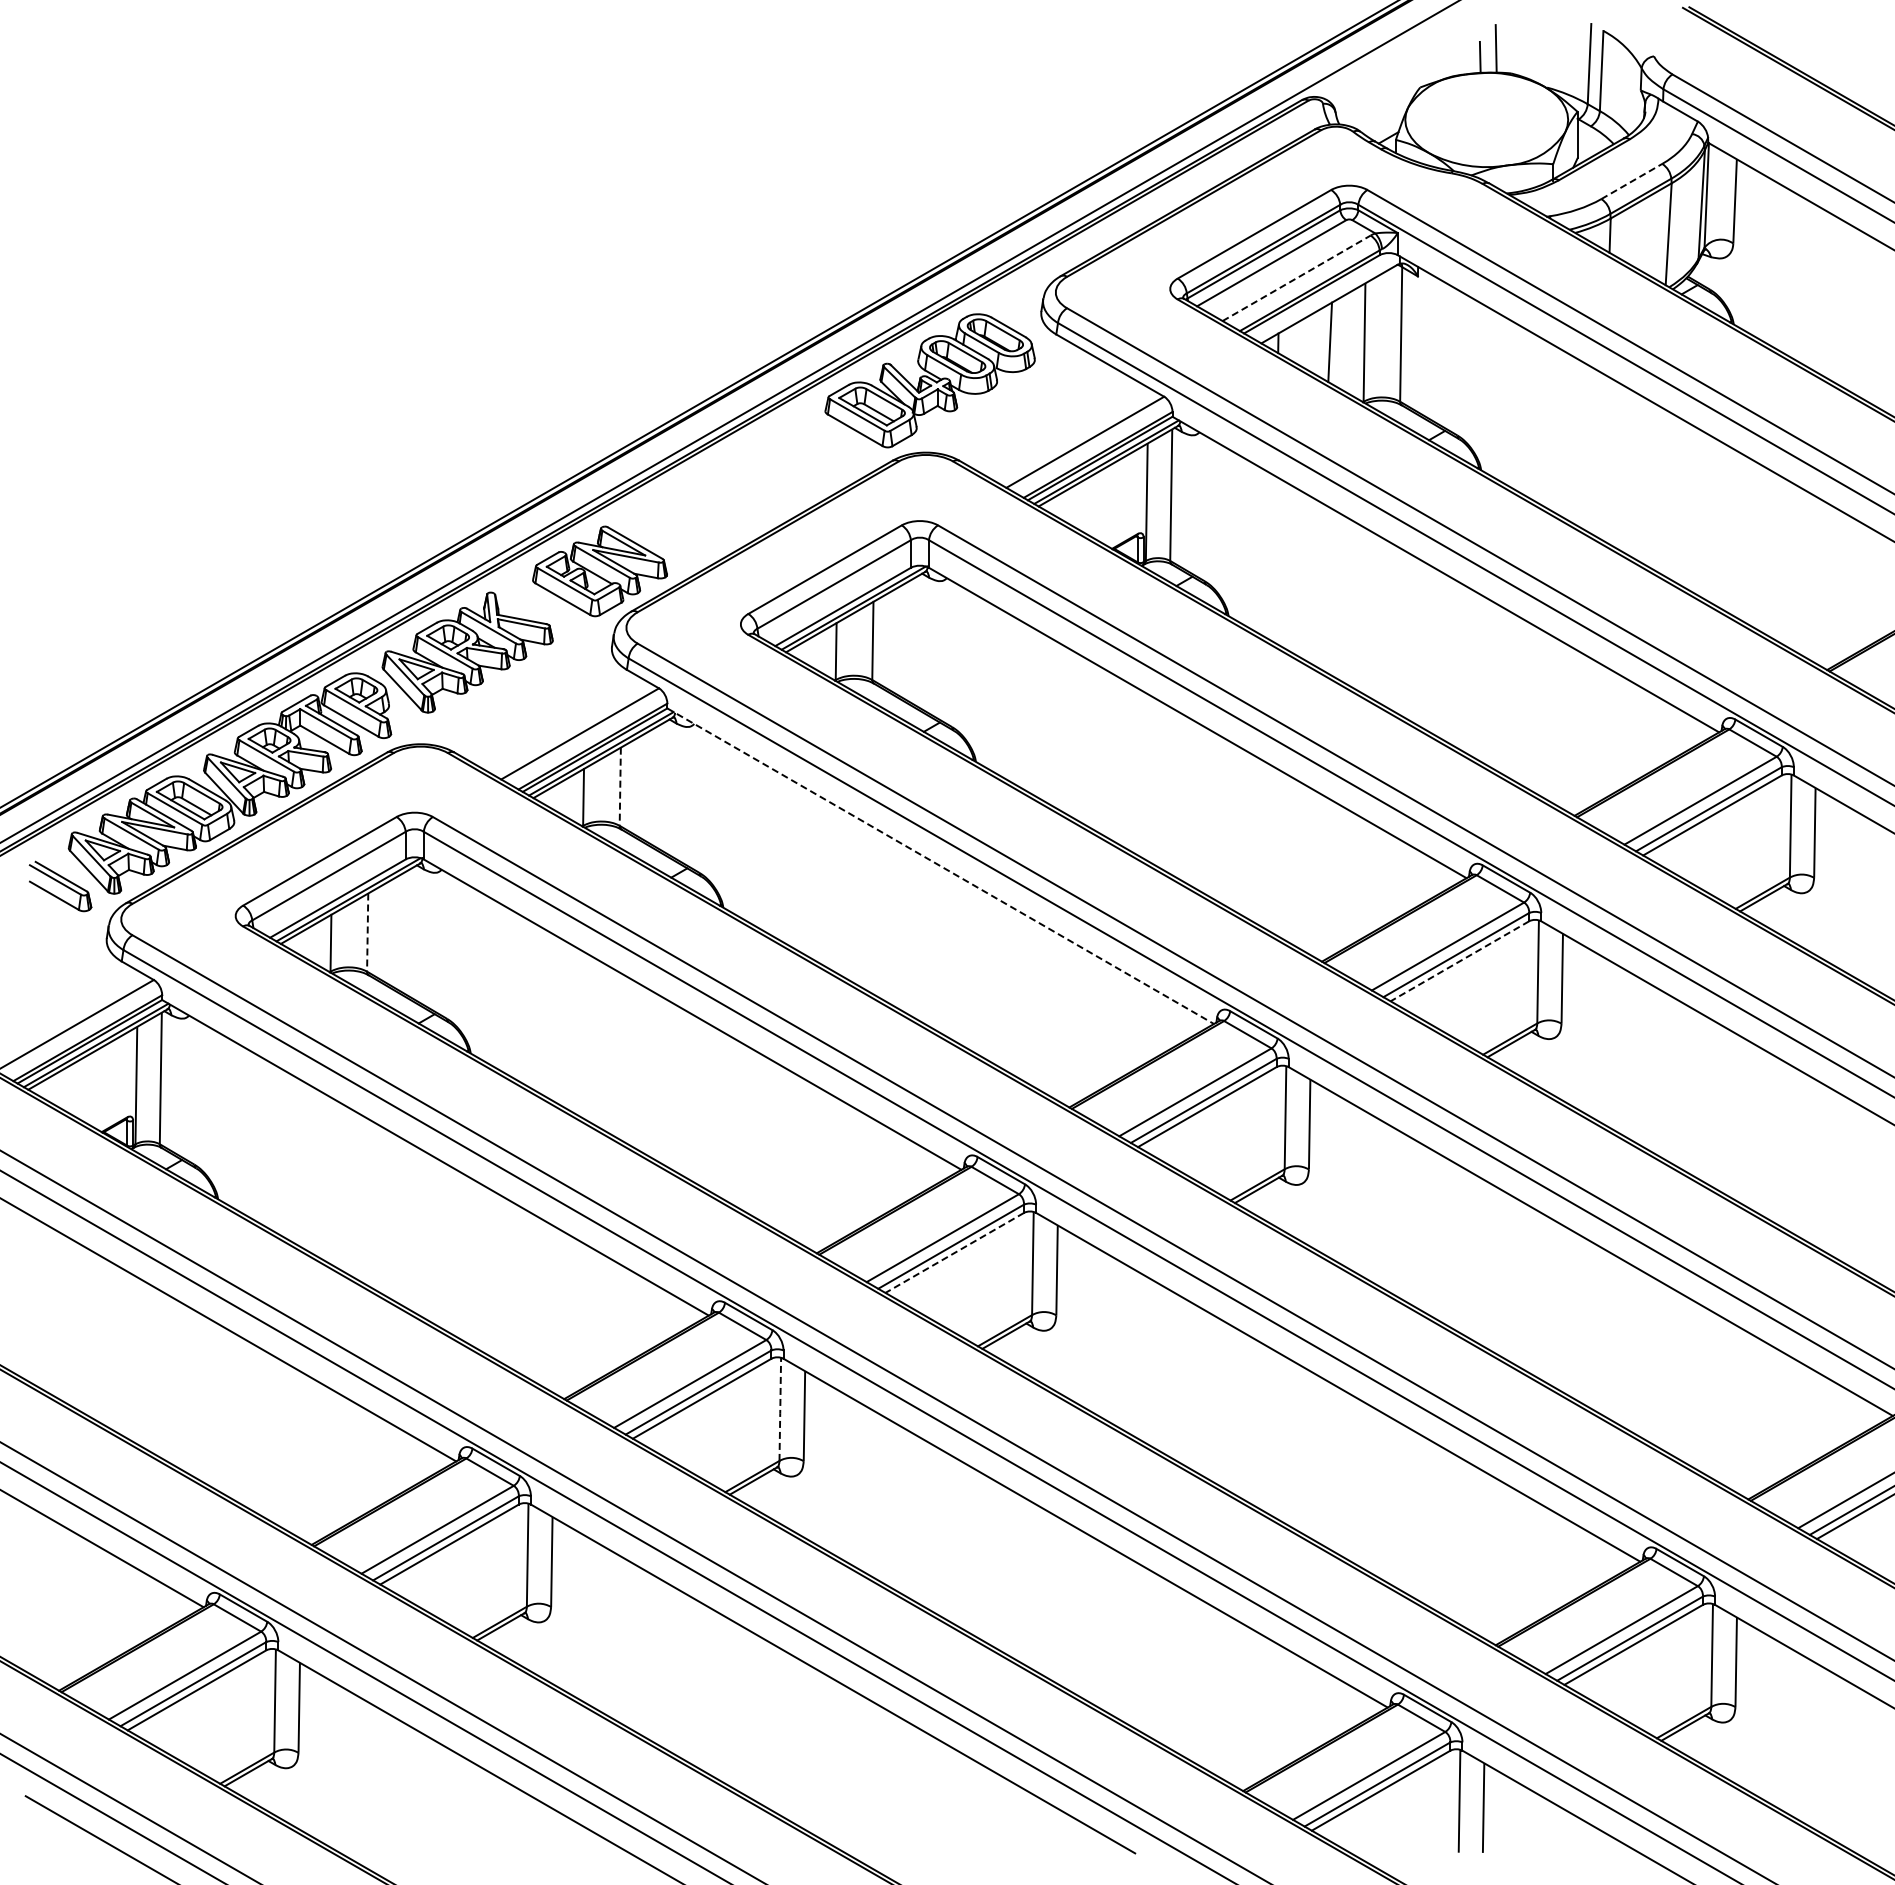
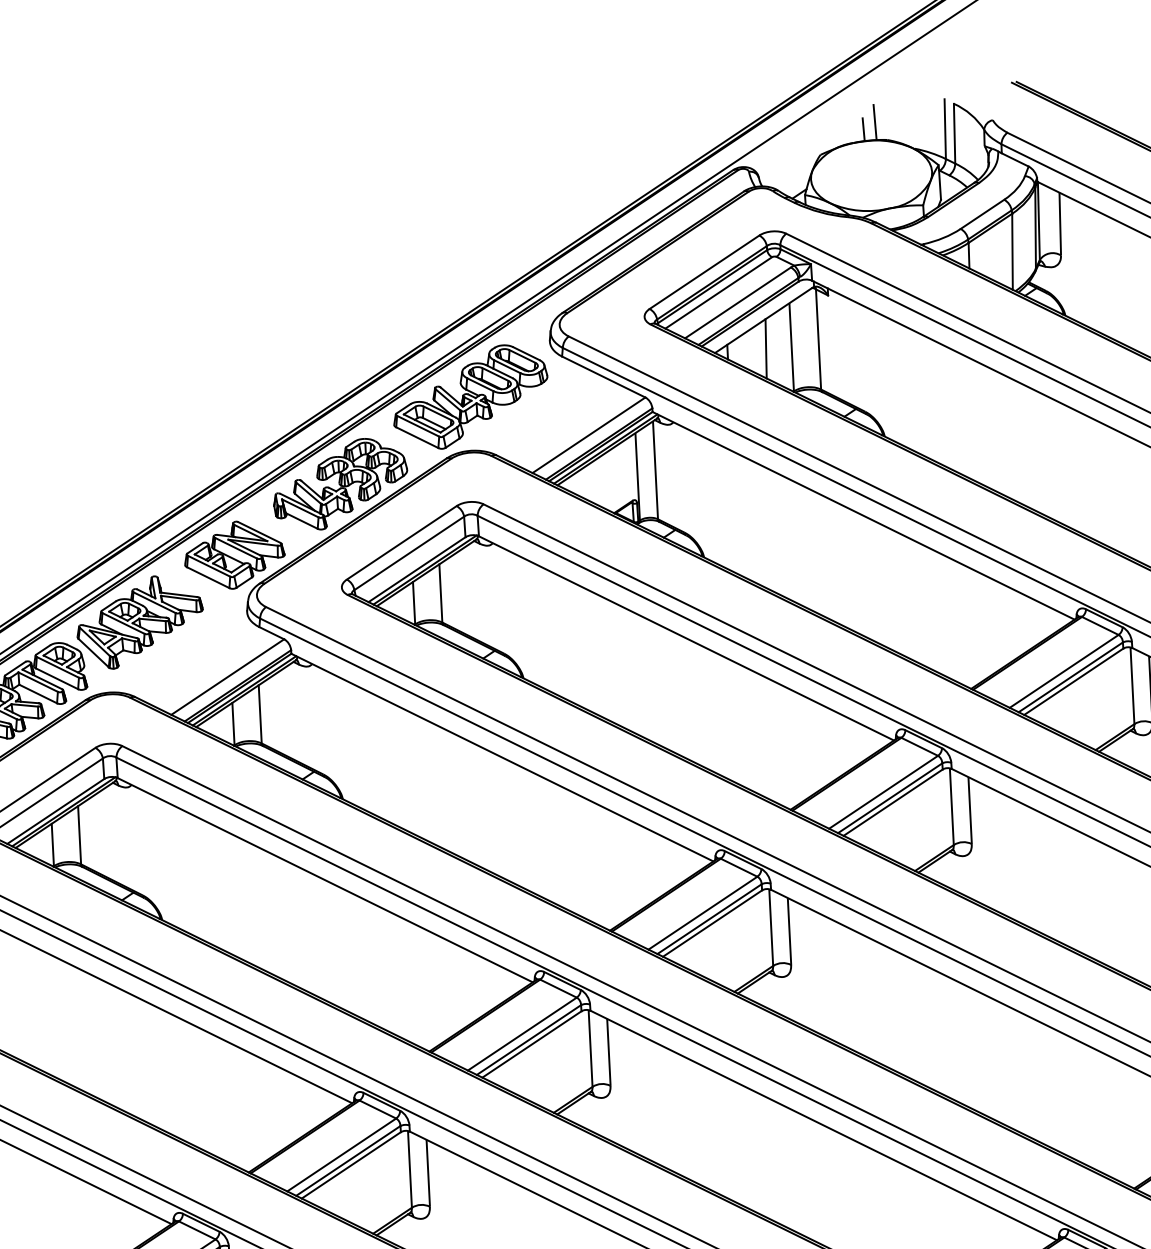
line: (1632, 181) -> (982, 214), dashed -> solid
line: (1297, 278) -> (738, 302), dashed -> solid
part: (747, 485) -> (339, 484), added
line: (620, 787) -> (260, 714), dashed -> solid
line: (940, 866) -> (502, 757), dashed -> solid
line: (367, 933) -> (79, 835), dashed -> solid
line: (1459, 961) -> (892, 802), dashed -> solid
line: (954, 1253) -> (531, 1044), dashed -> solid
line: (780, 1409) -> (410, 1169), dashed -> solid

